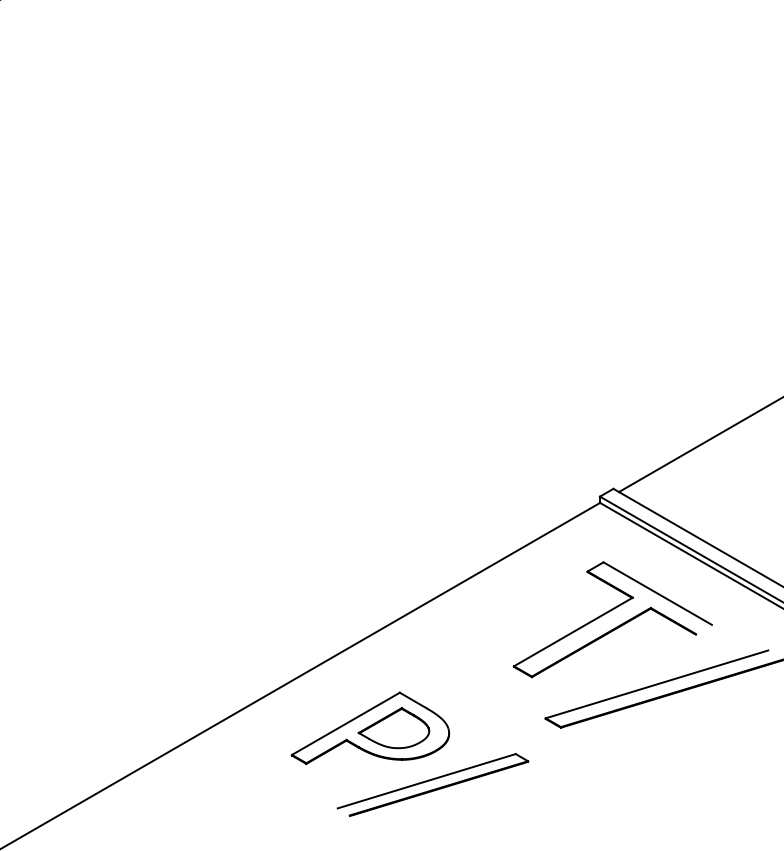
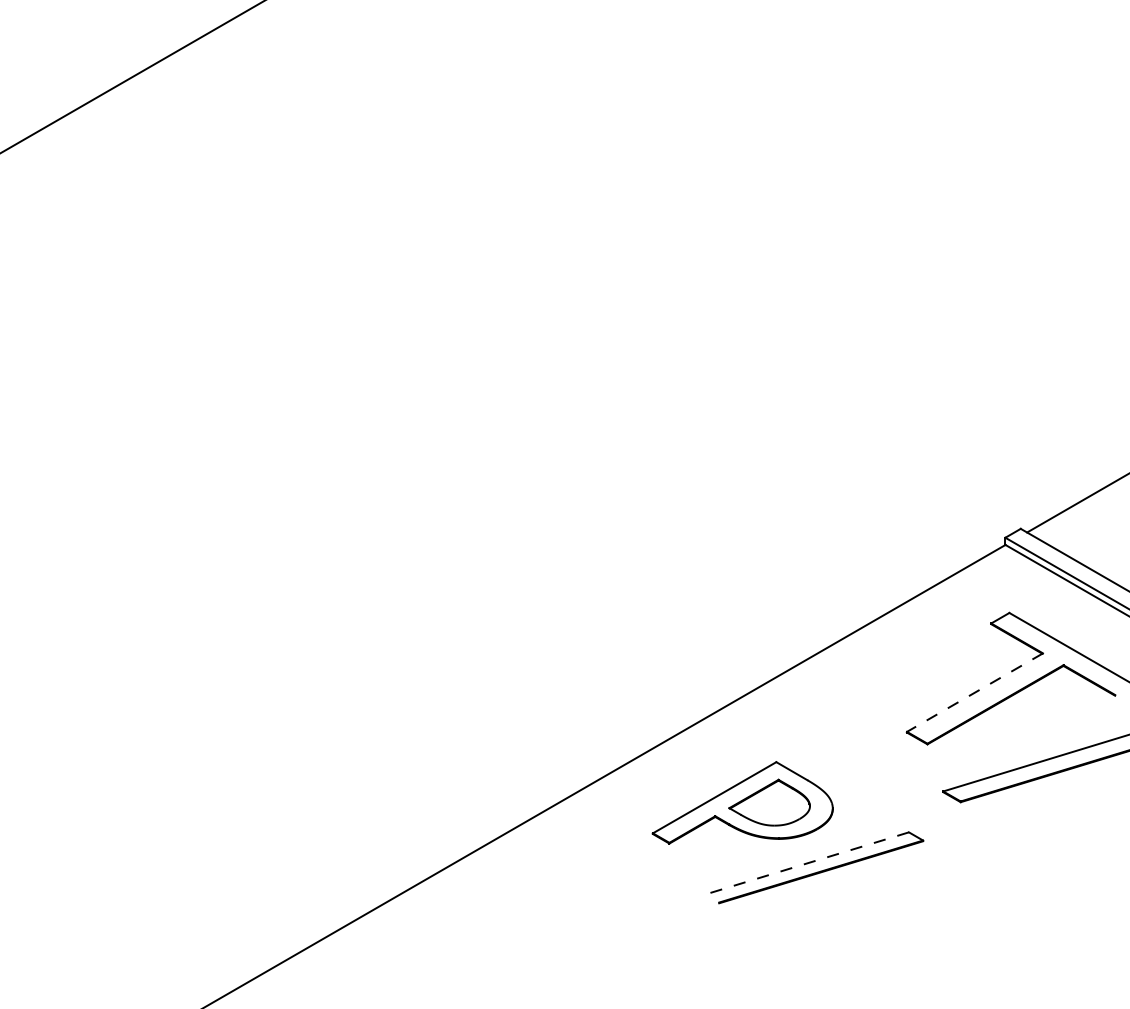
line: (573, 631) -> (975, 692), solid -> dashed
line: (426, 781) -> (806, 863), solid -> dashed

